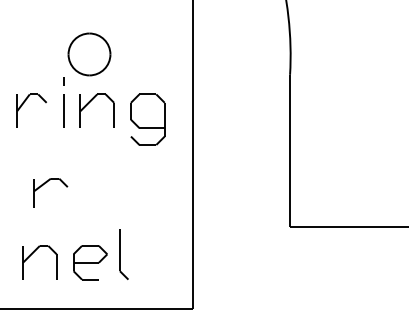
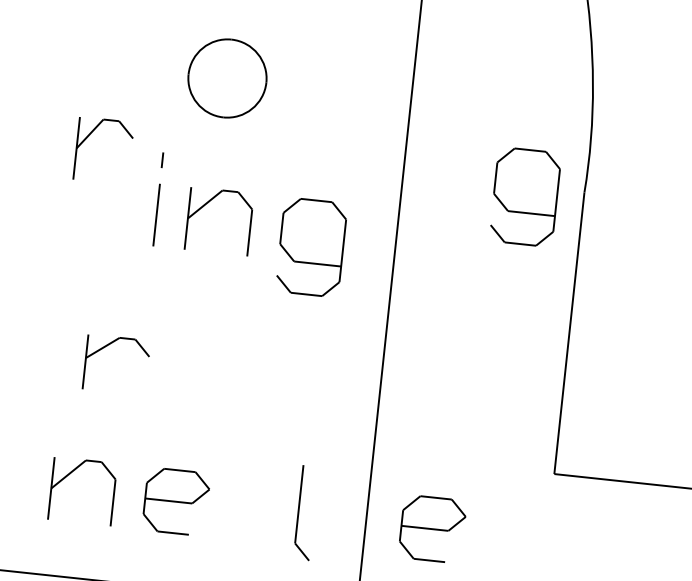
part: (89, 54) -> (227, 78), moved
part: (258, 80) -> (524, 196), added
part: (24, 103) -> (91, 135), moved
part: (123, 254) -> (304, 513), moved
part: (228, 262) -> (432, 528), added

